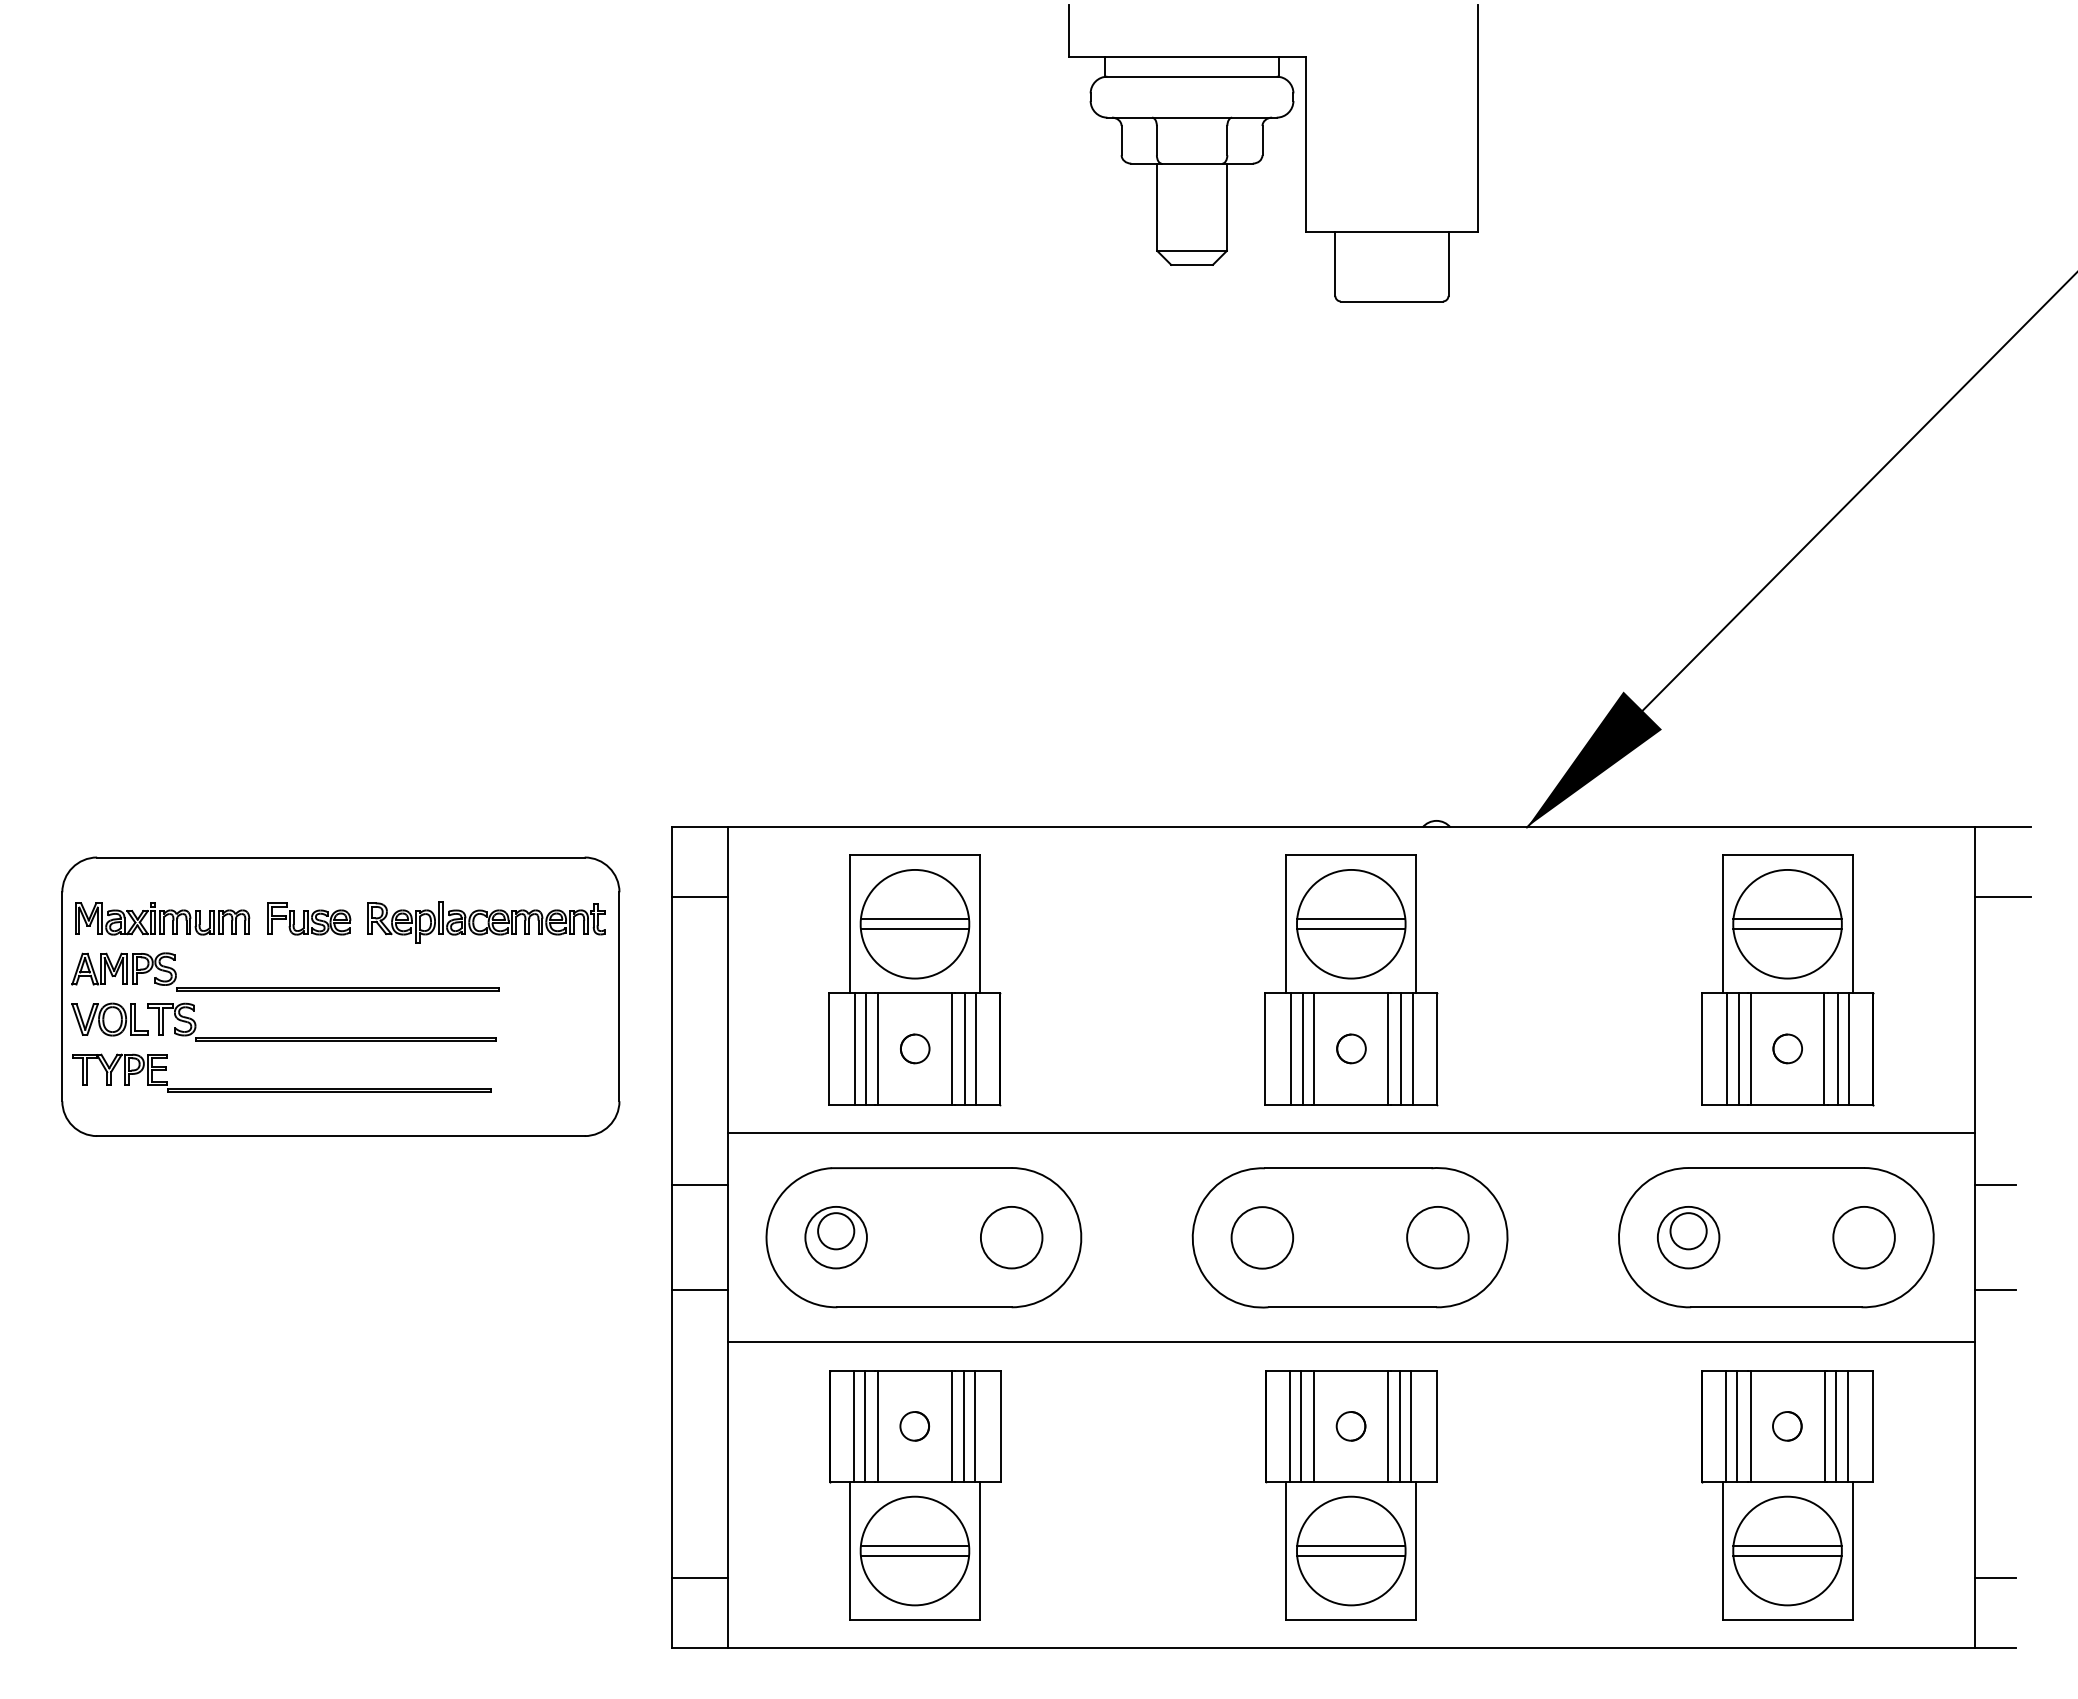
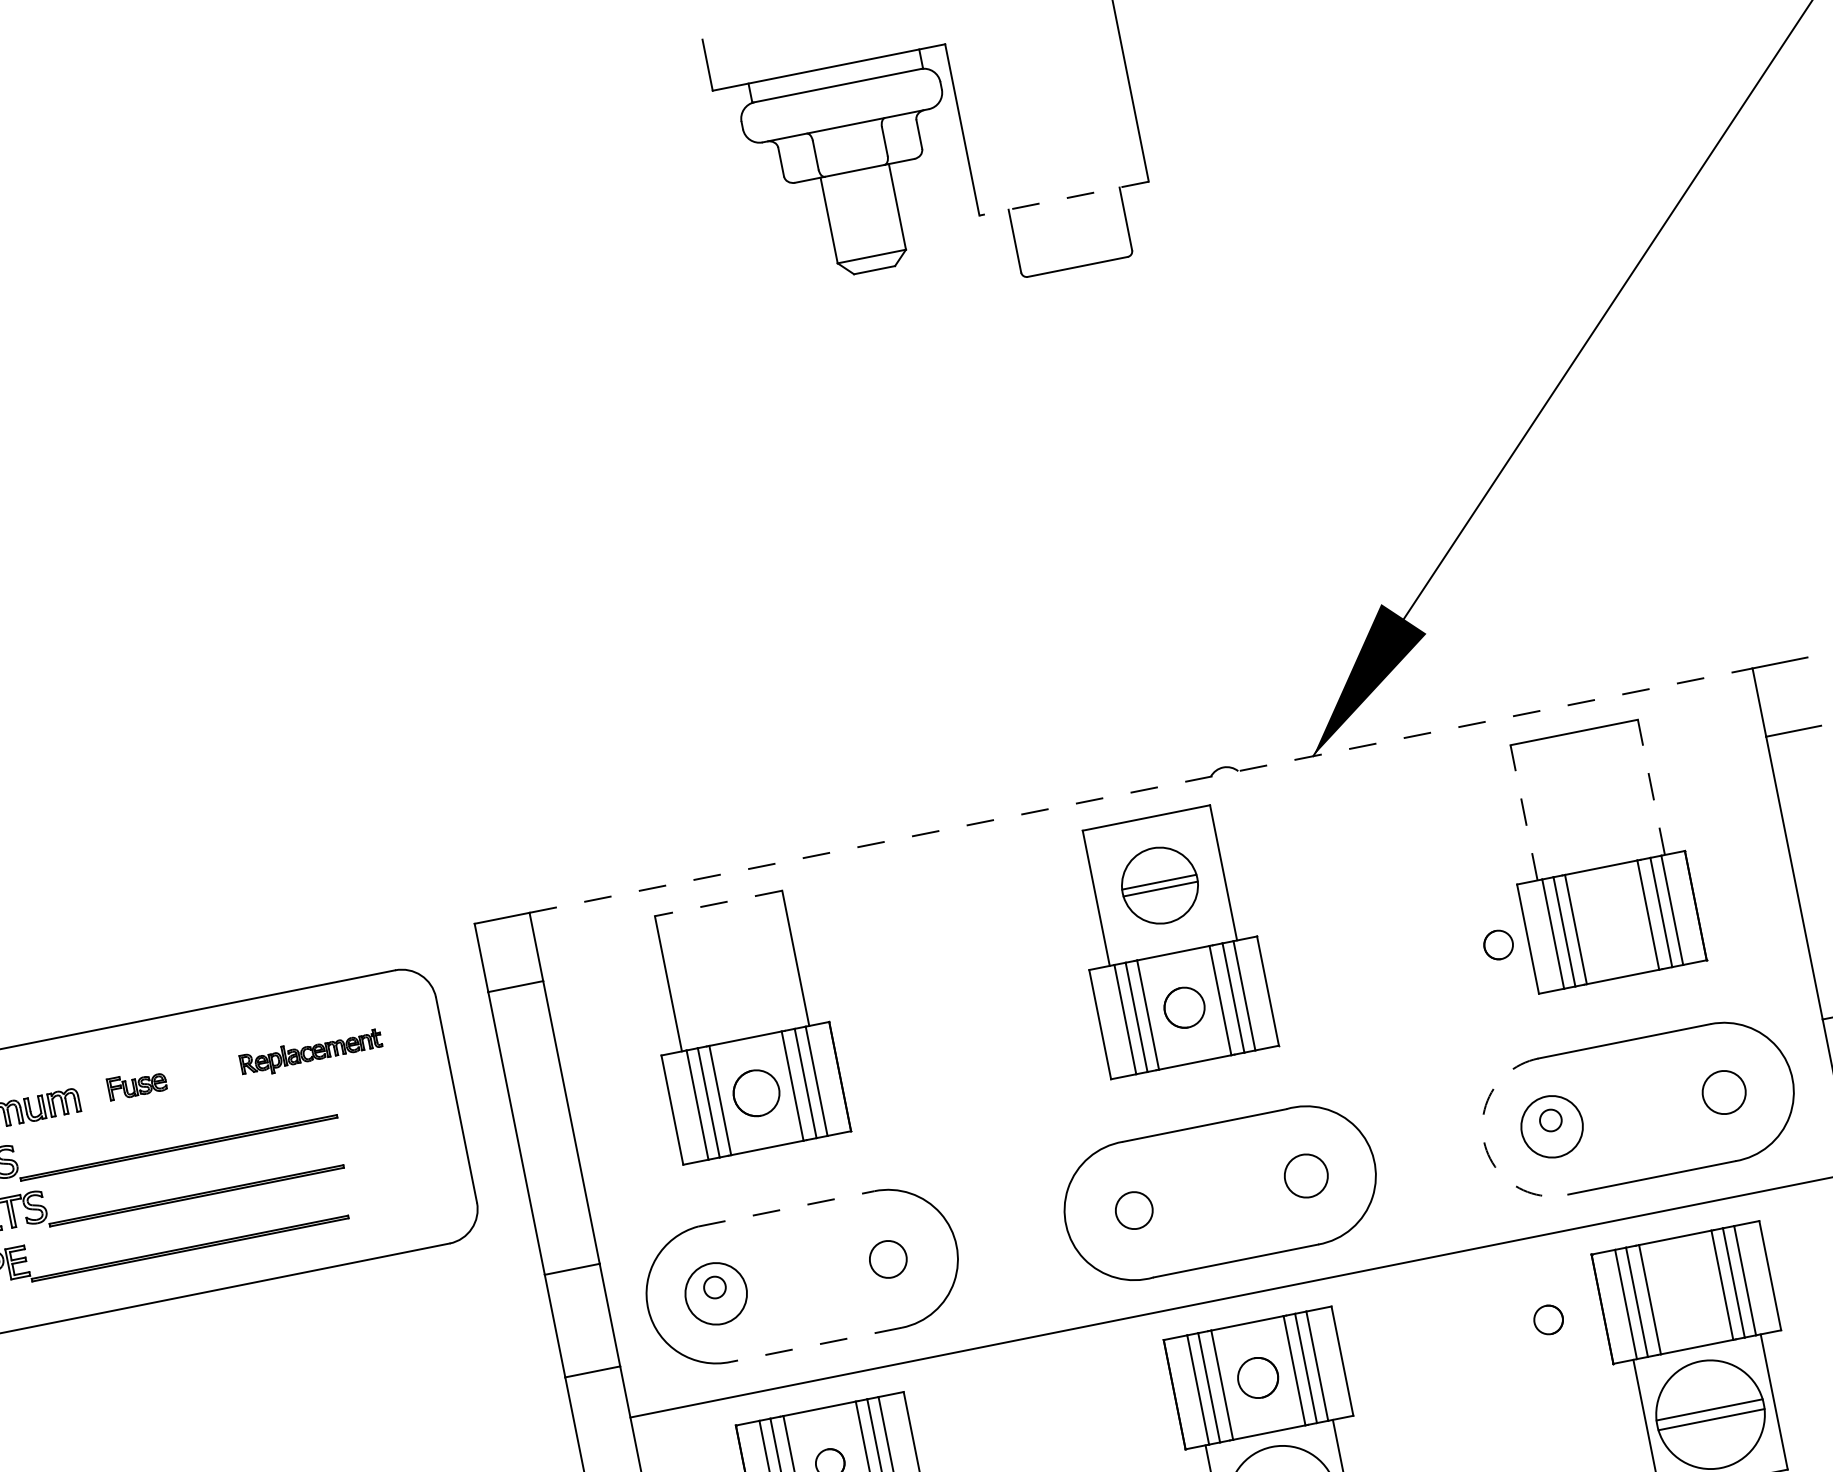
line: (1391, 231) -> (1063, 198), solid -> dashed
line: (1351, 827) -> (1141, 790), solid -> dashed
line: (915, 855) -> (719, 903), solid -> dashed
part: (309, 918) -> (137, 1084), size x0.7
part: (486, 922) -> (311, 1053), size x0.6
part: (914, 924) -> (731, 971), removed
part: (1351, 924) -> (1160, 885), size x0.7
line: (1722, 924) -> (1524, 813), solid -> dashed
part: (1787, 924) -> (1587, 800), removed
line: (1852, 924) -> (1651, 787), solid -> dashed
part: (915, 1048) -> (756, 1092), size x1.6
part: (1351, 1048) -> (1184, 1007), size x1.4
part: (1787, 1048) -> (1498, 944), moved
line: (1350, 1133) -> (1200, 1090), removed
line: (921, 1168) -> (786, 1209), solid -> dashed
circle: (836, 1231) -> (715, 1287), size x0.6
circle: (1688, 1231) -> (1550, 1120), size x0.6
circle: (1011, 1237) -> (888, 1259), size x0.6
circle: (1262, 1237) -> (1134, 1210), size x0.6
circle: (1437, 1237) -> (1305, 1175), size x0.7
circle: (1863, 1237) -> (1723, 1092), size x0.7
arc: (1618, 1238) -> (1483, 1141), solid -> dashed
line: (924, 1307) -> (816, 1345), solid -> dashed
part: (1350, 1426) -> (1257, 1378), size x1.4
part: (1787, 1426) -> (1548, 1320), moved

